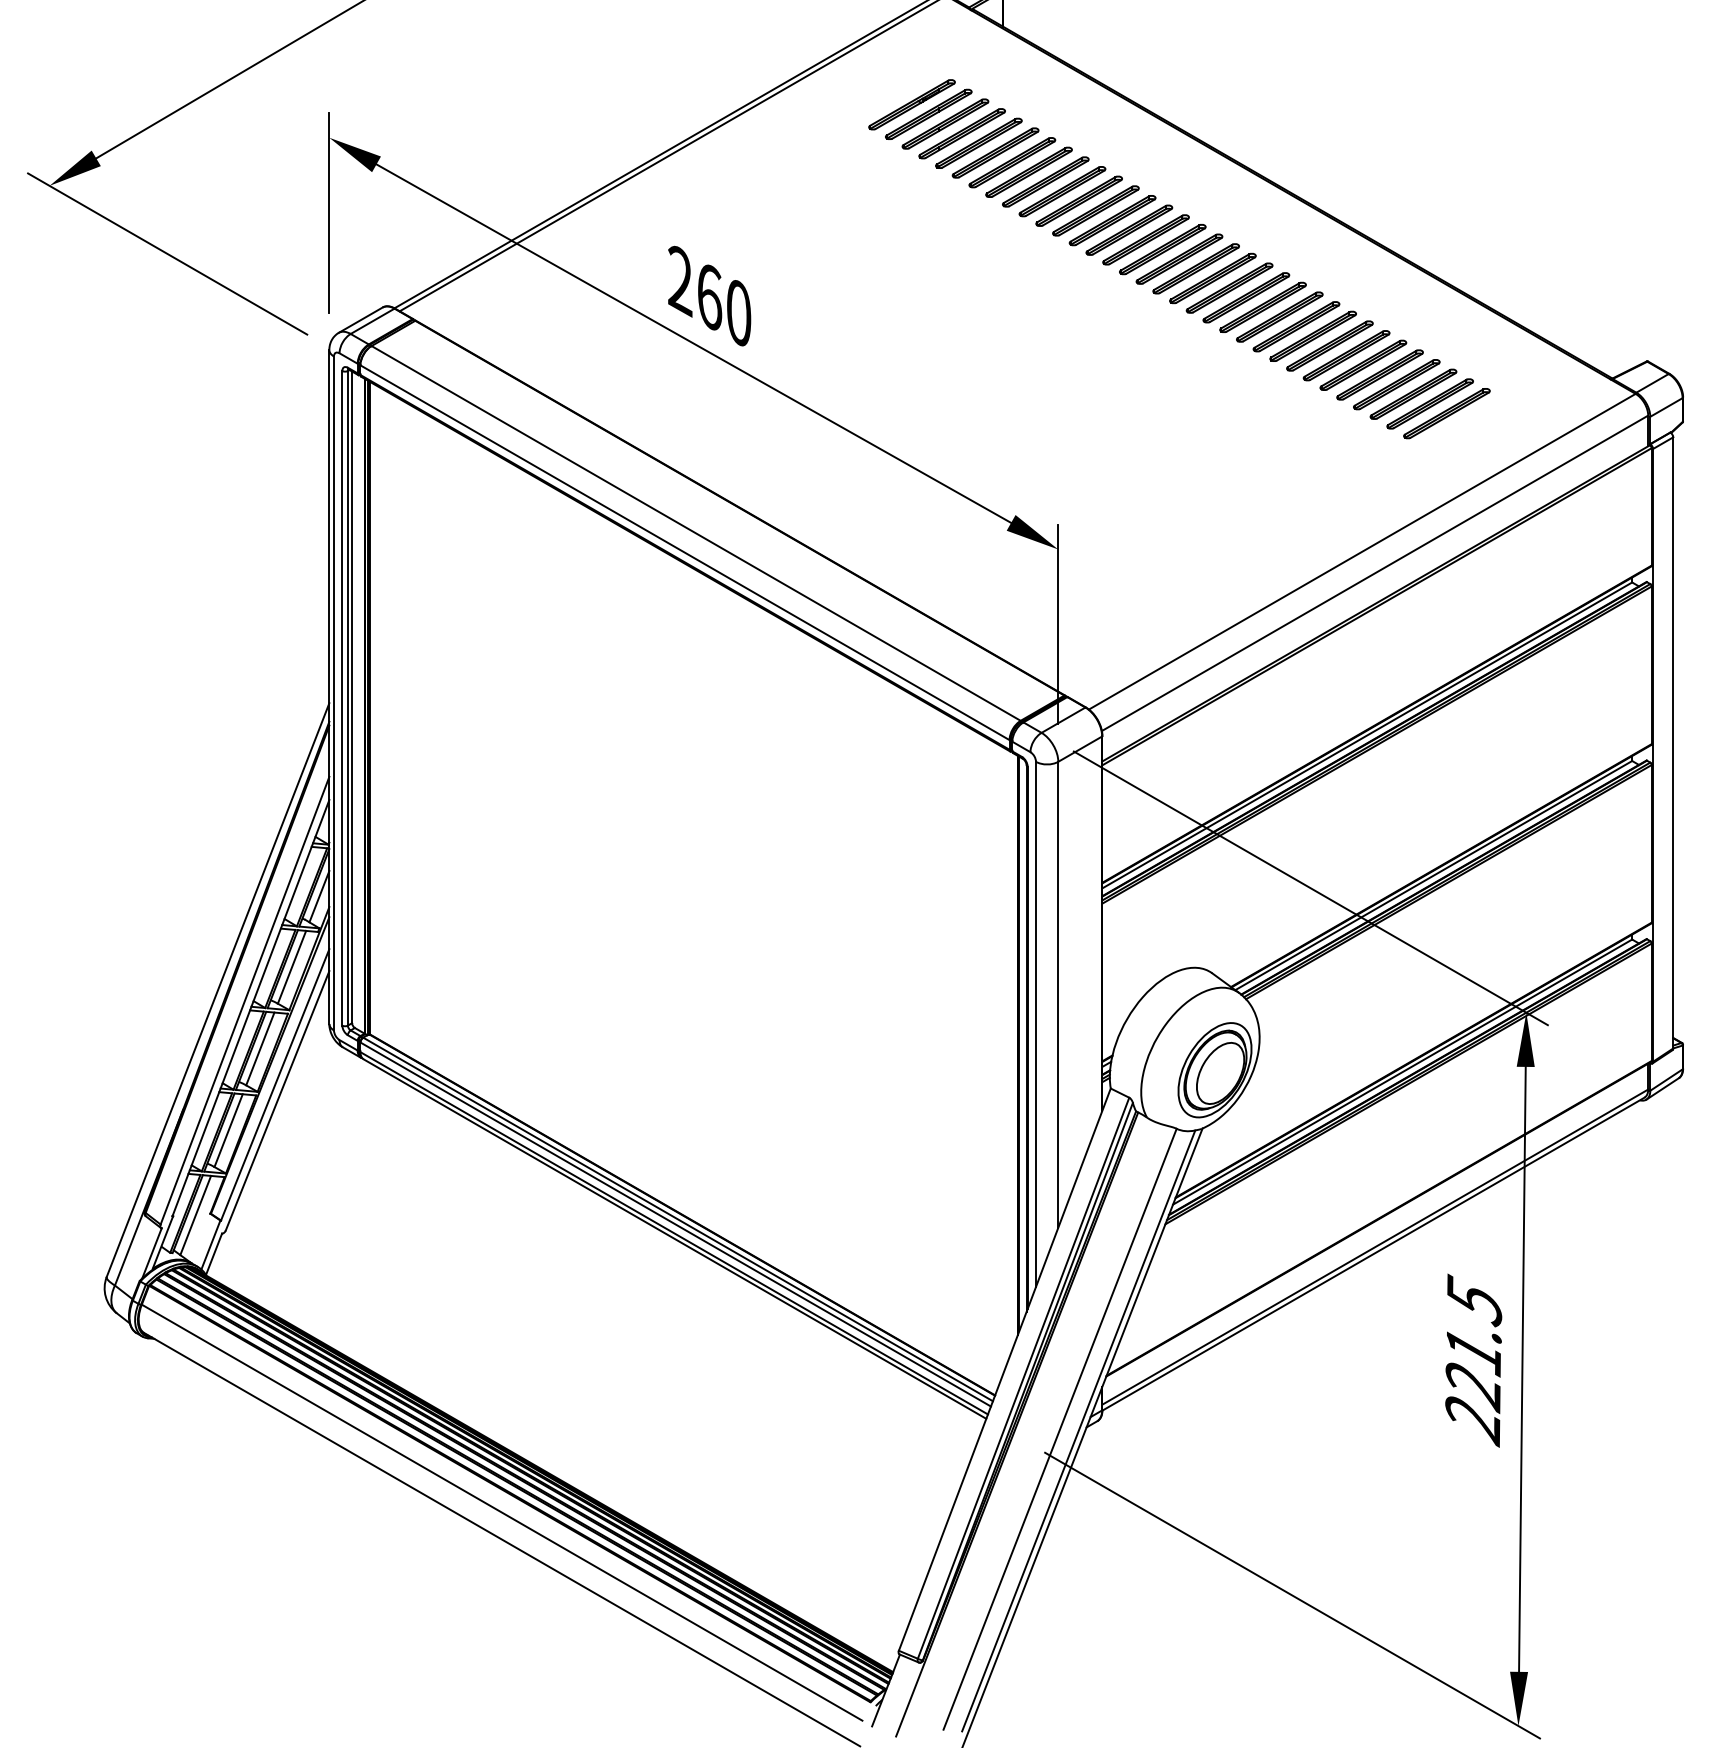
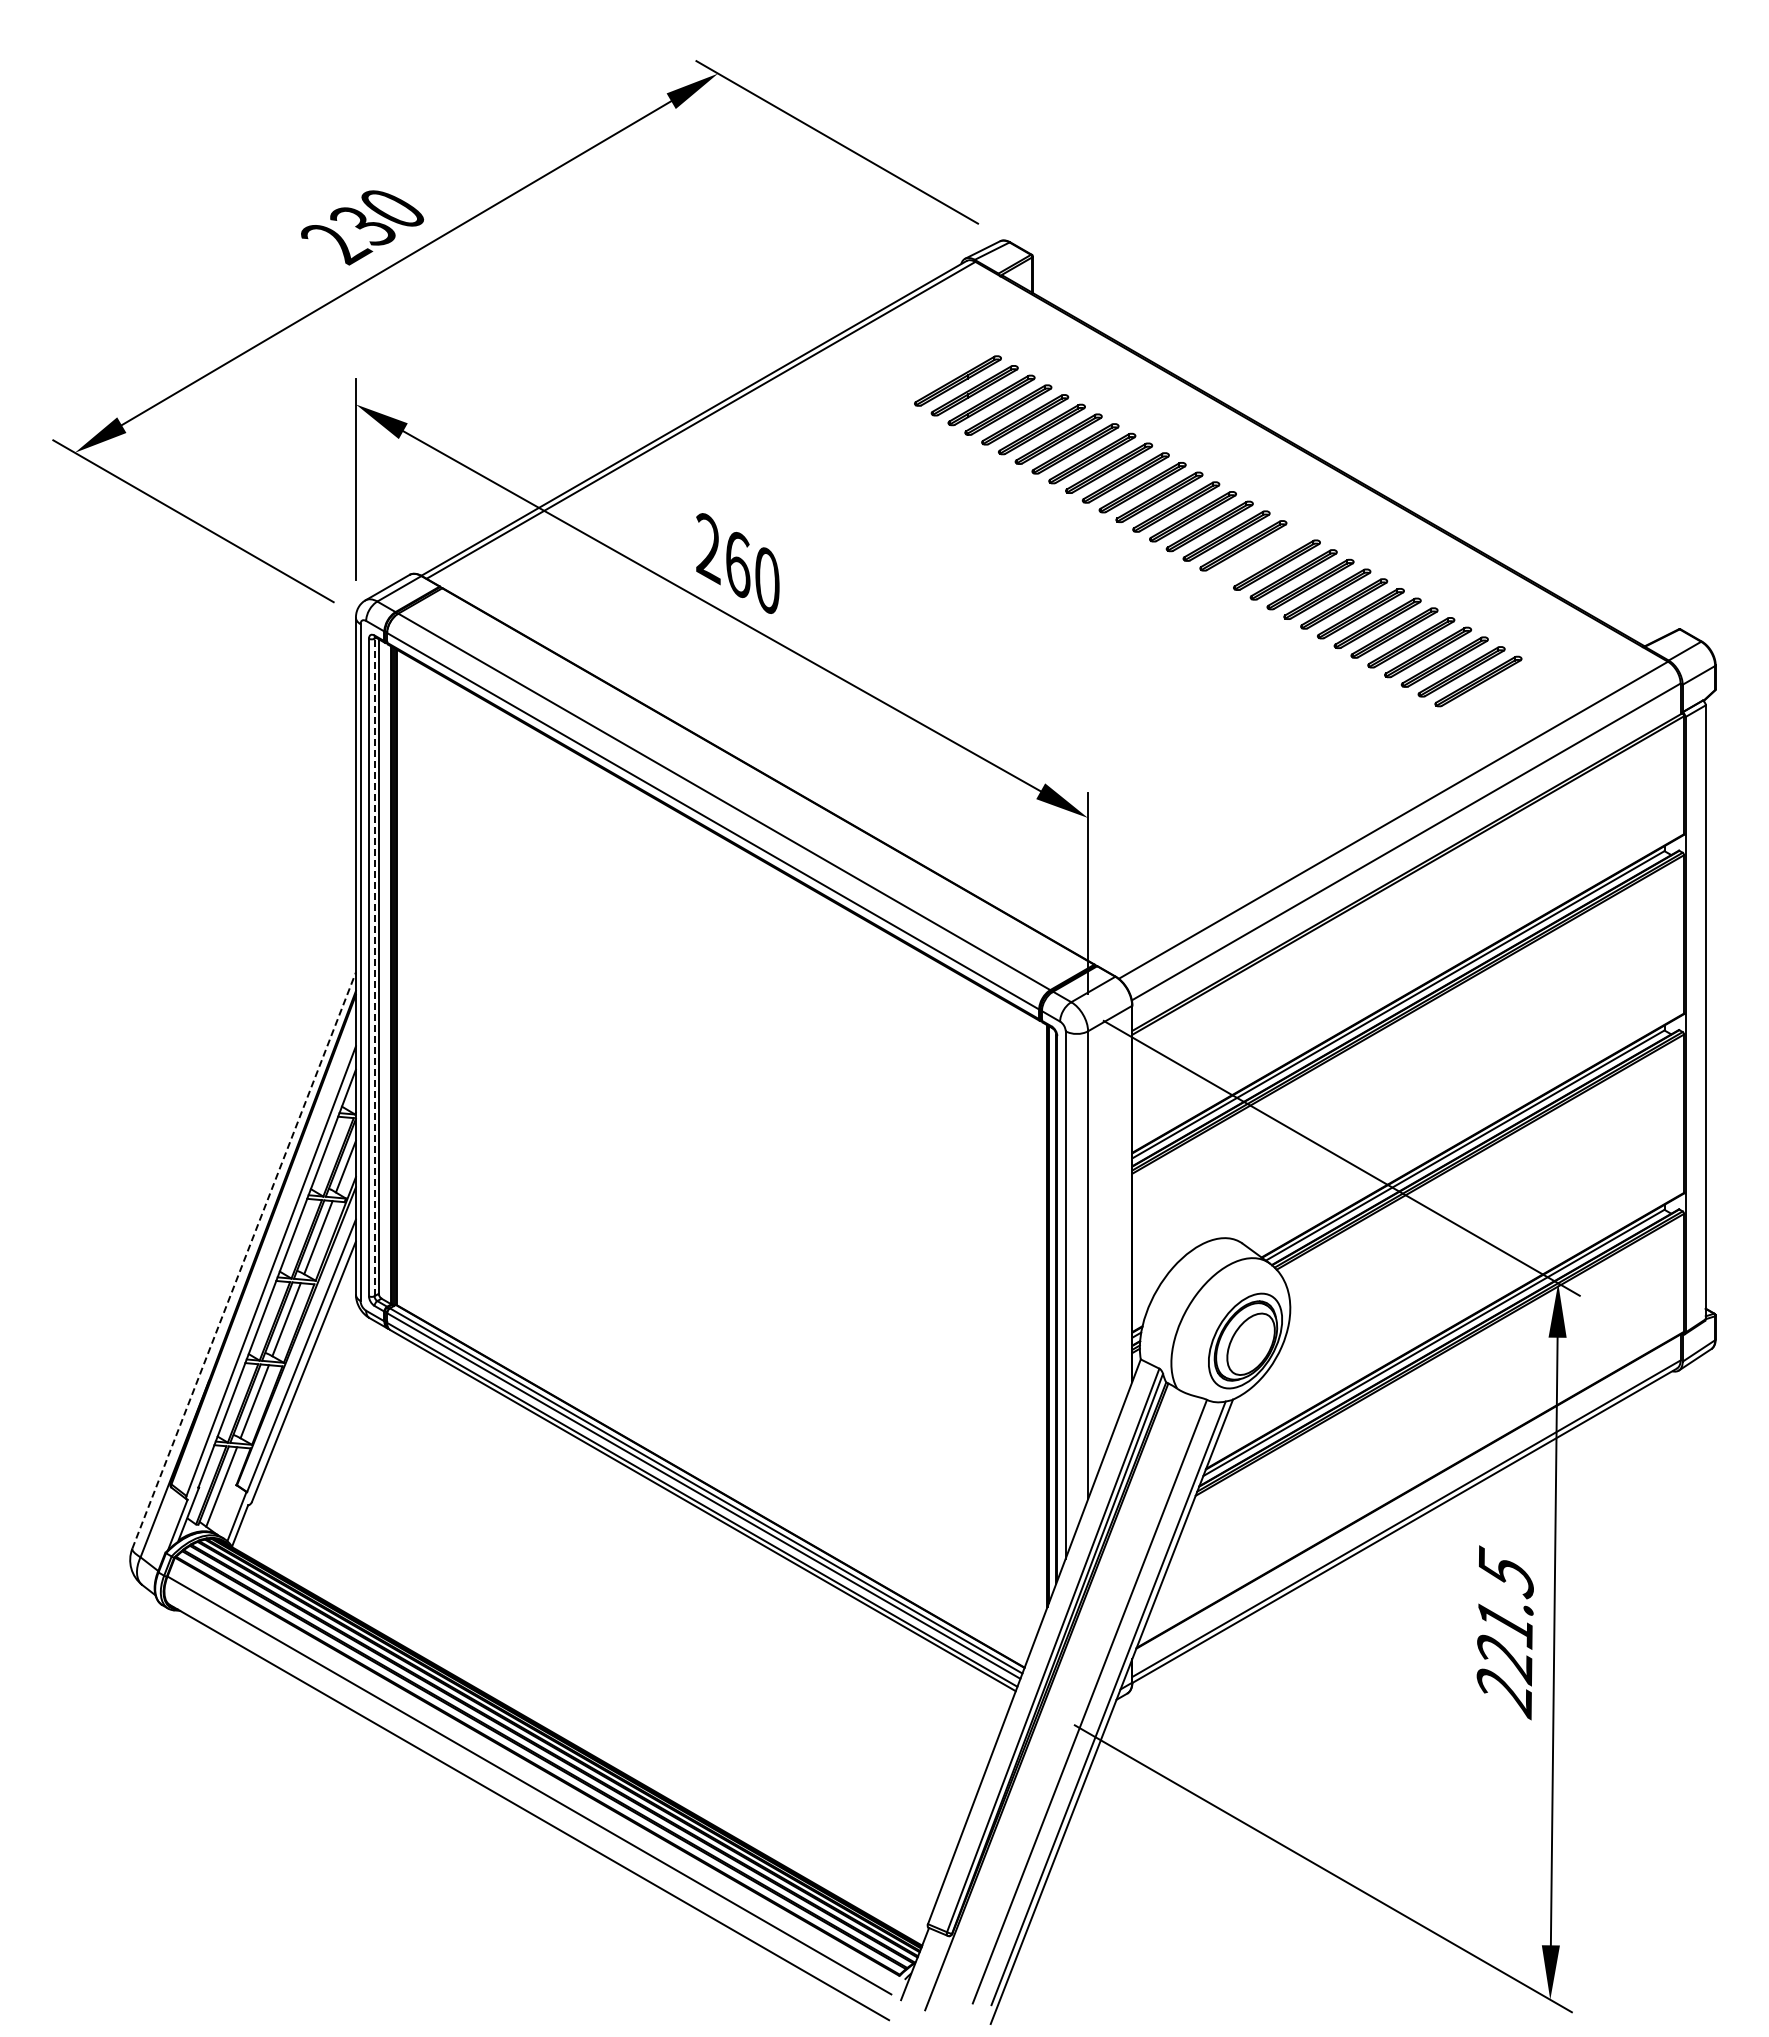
part: (912, 103) -> (941, 370), removed
part: (1229, 288) -> (1260, 555), removed
line: (347, 698) -> (374, 967), solid -> dashed
line: (218, 990) -> (244, 1260), solid -> dashed

